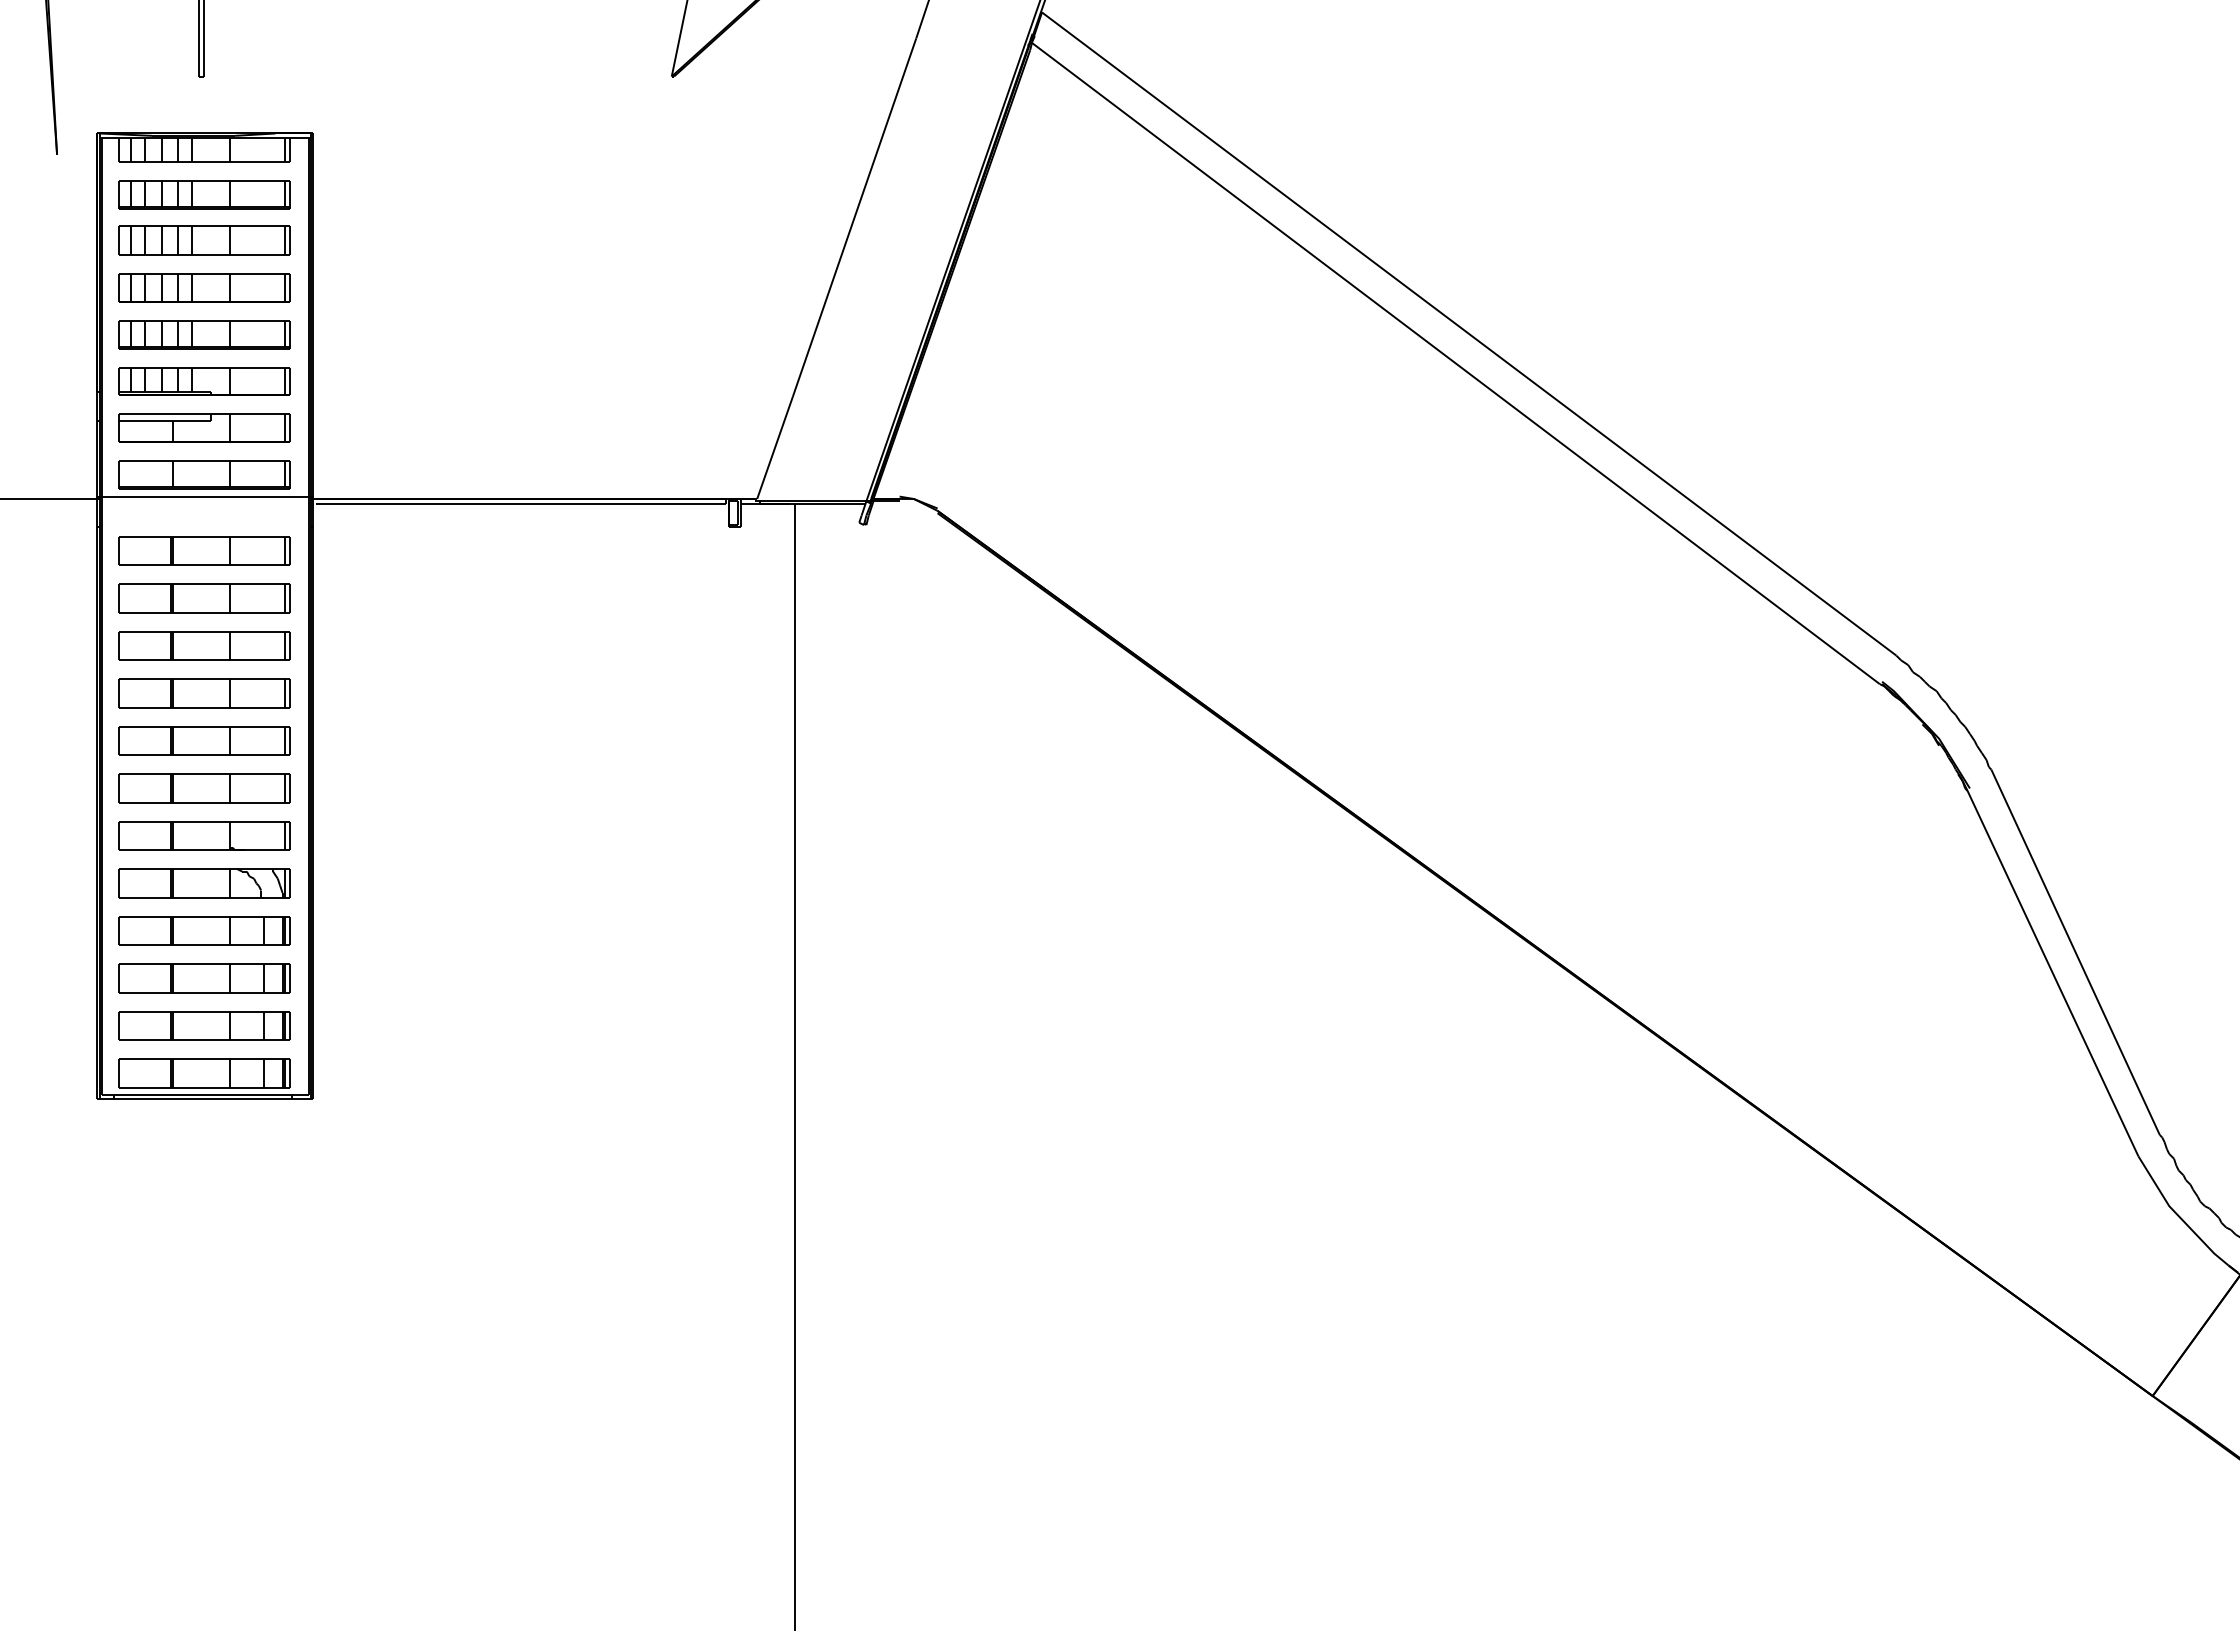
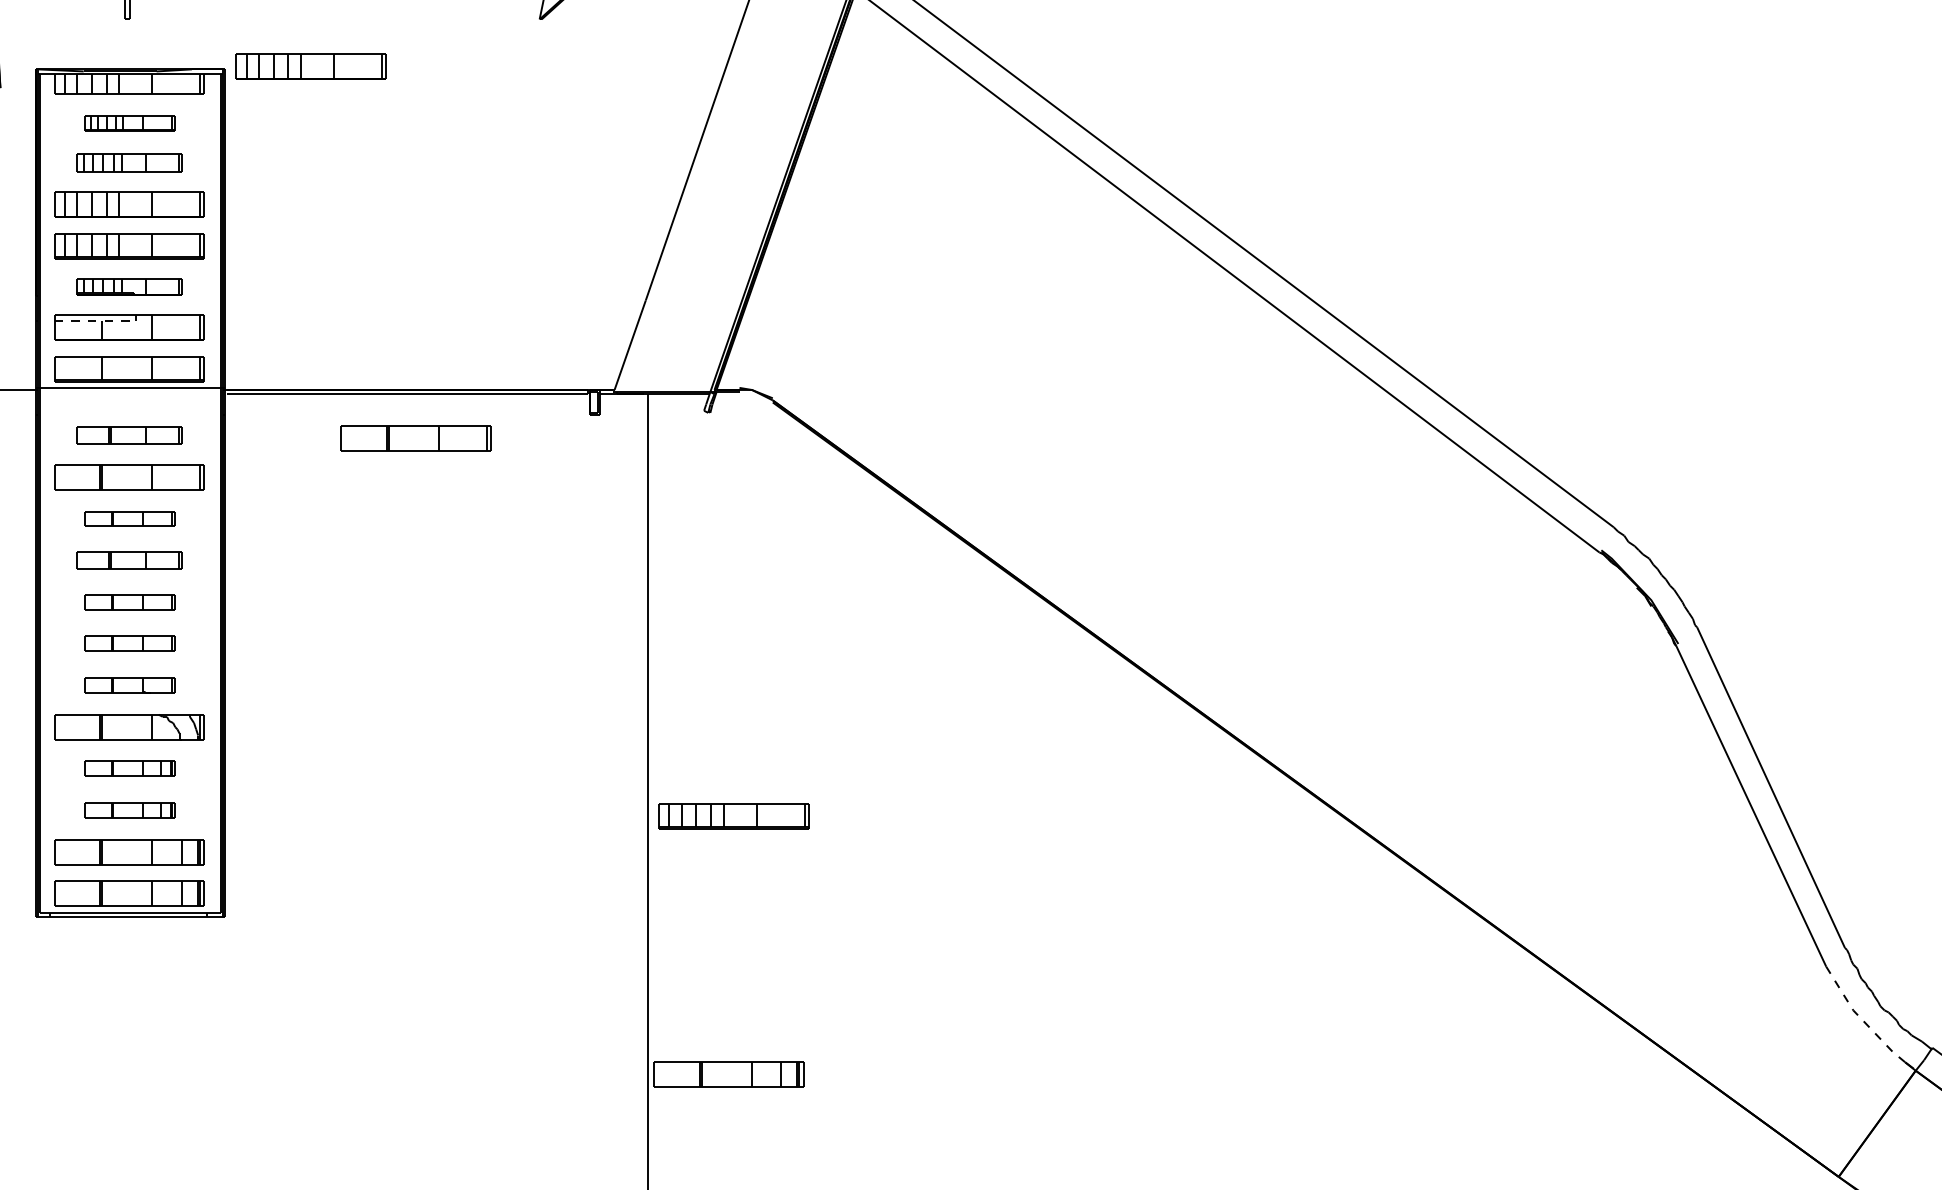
part: (411, 129) -> (311, 65), added
part: (204, 194) -> (129, 122), size x0.6
part: (204, 240) -> (129, 163), size x0.7
part: (204, 381) -> (129, 286), size x0.7
line: (165, 420) -> (95, 321), solid -> dashed
part: (204, 550) -> (129, 435), size x0.7
part: (531, 554) -> (416, 438), added
part: (204, 645) -> (129, 518), size x0.6
part: (204, 693) -> (129, 560), size x0.7
part: (204, 740) -> (129, 601), size x0.6
part: (204, 788) -> (129, 643), size x0.6
part: (204, 835) -> (129, 685), size x0.6
part: (204, 930) -> (129, 768), size x0.6
part: (204, 978) -> (129, 810), size x0.6
part: (893, 984) -> (734, 815), added
line: (2178, 1215) -> (1861, 1018), solid -> dashed
part: (887, 1278) -> (728, 1073), added

